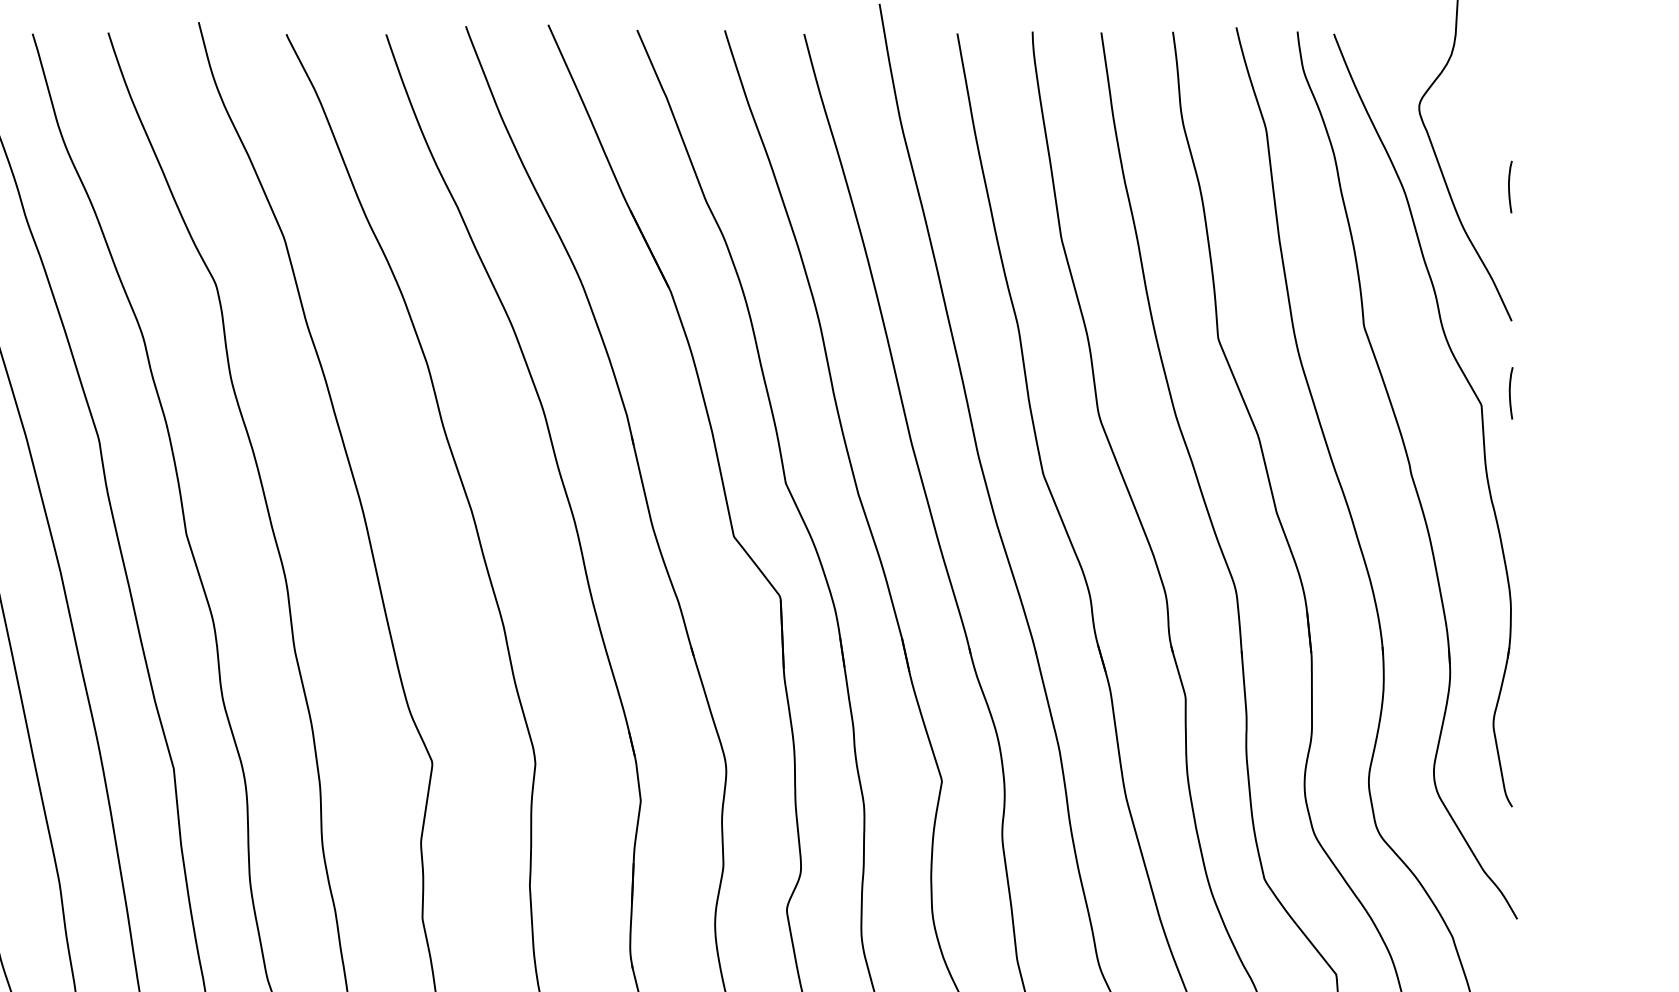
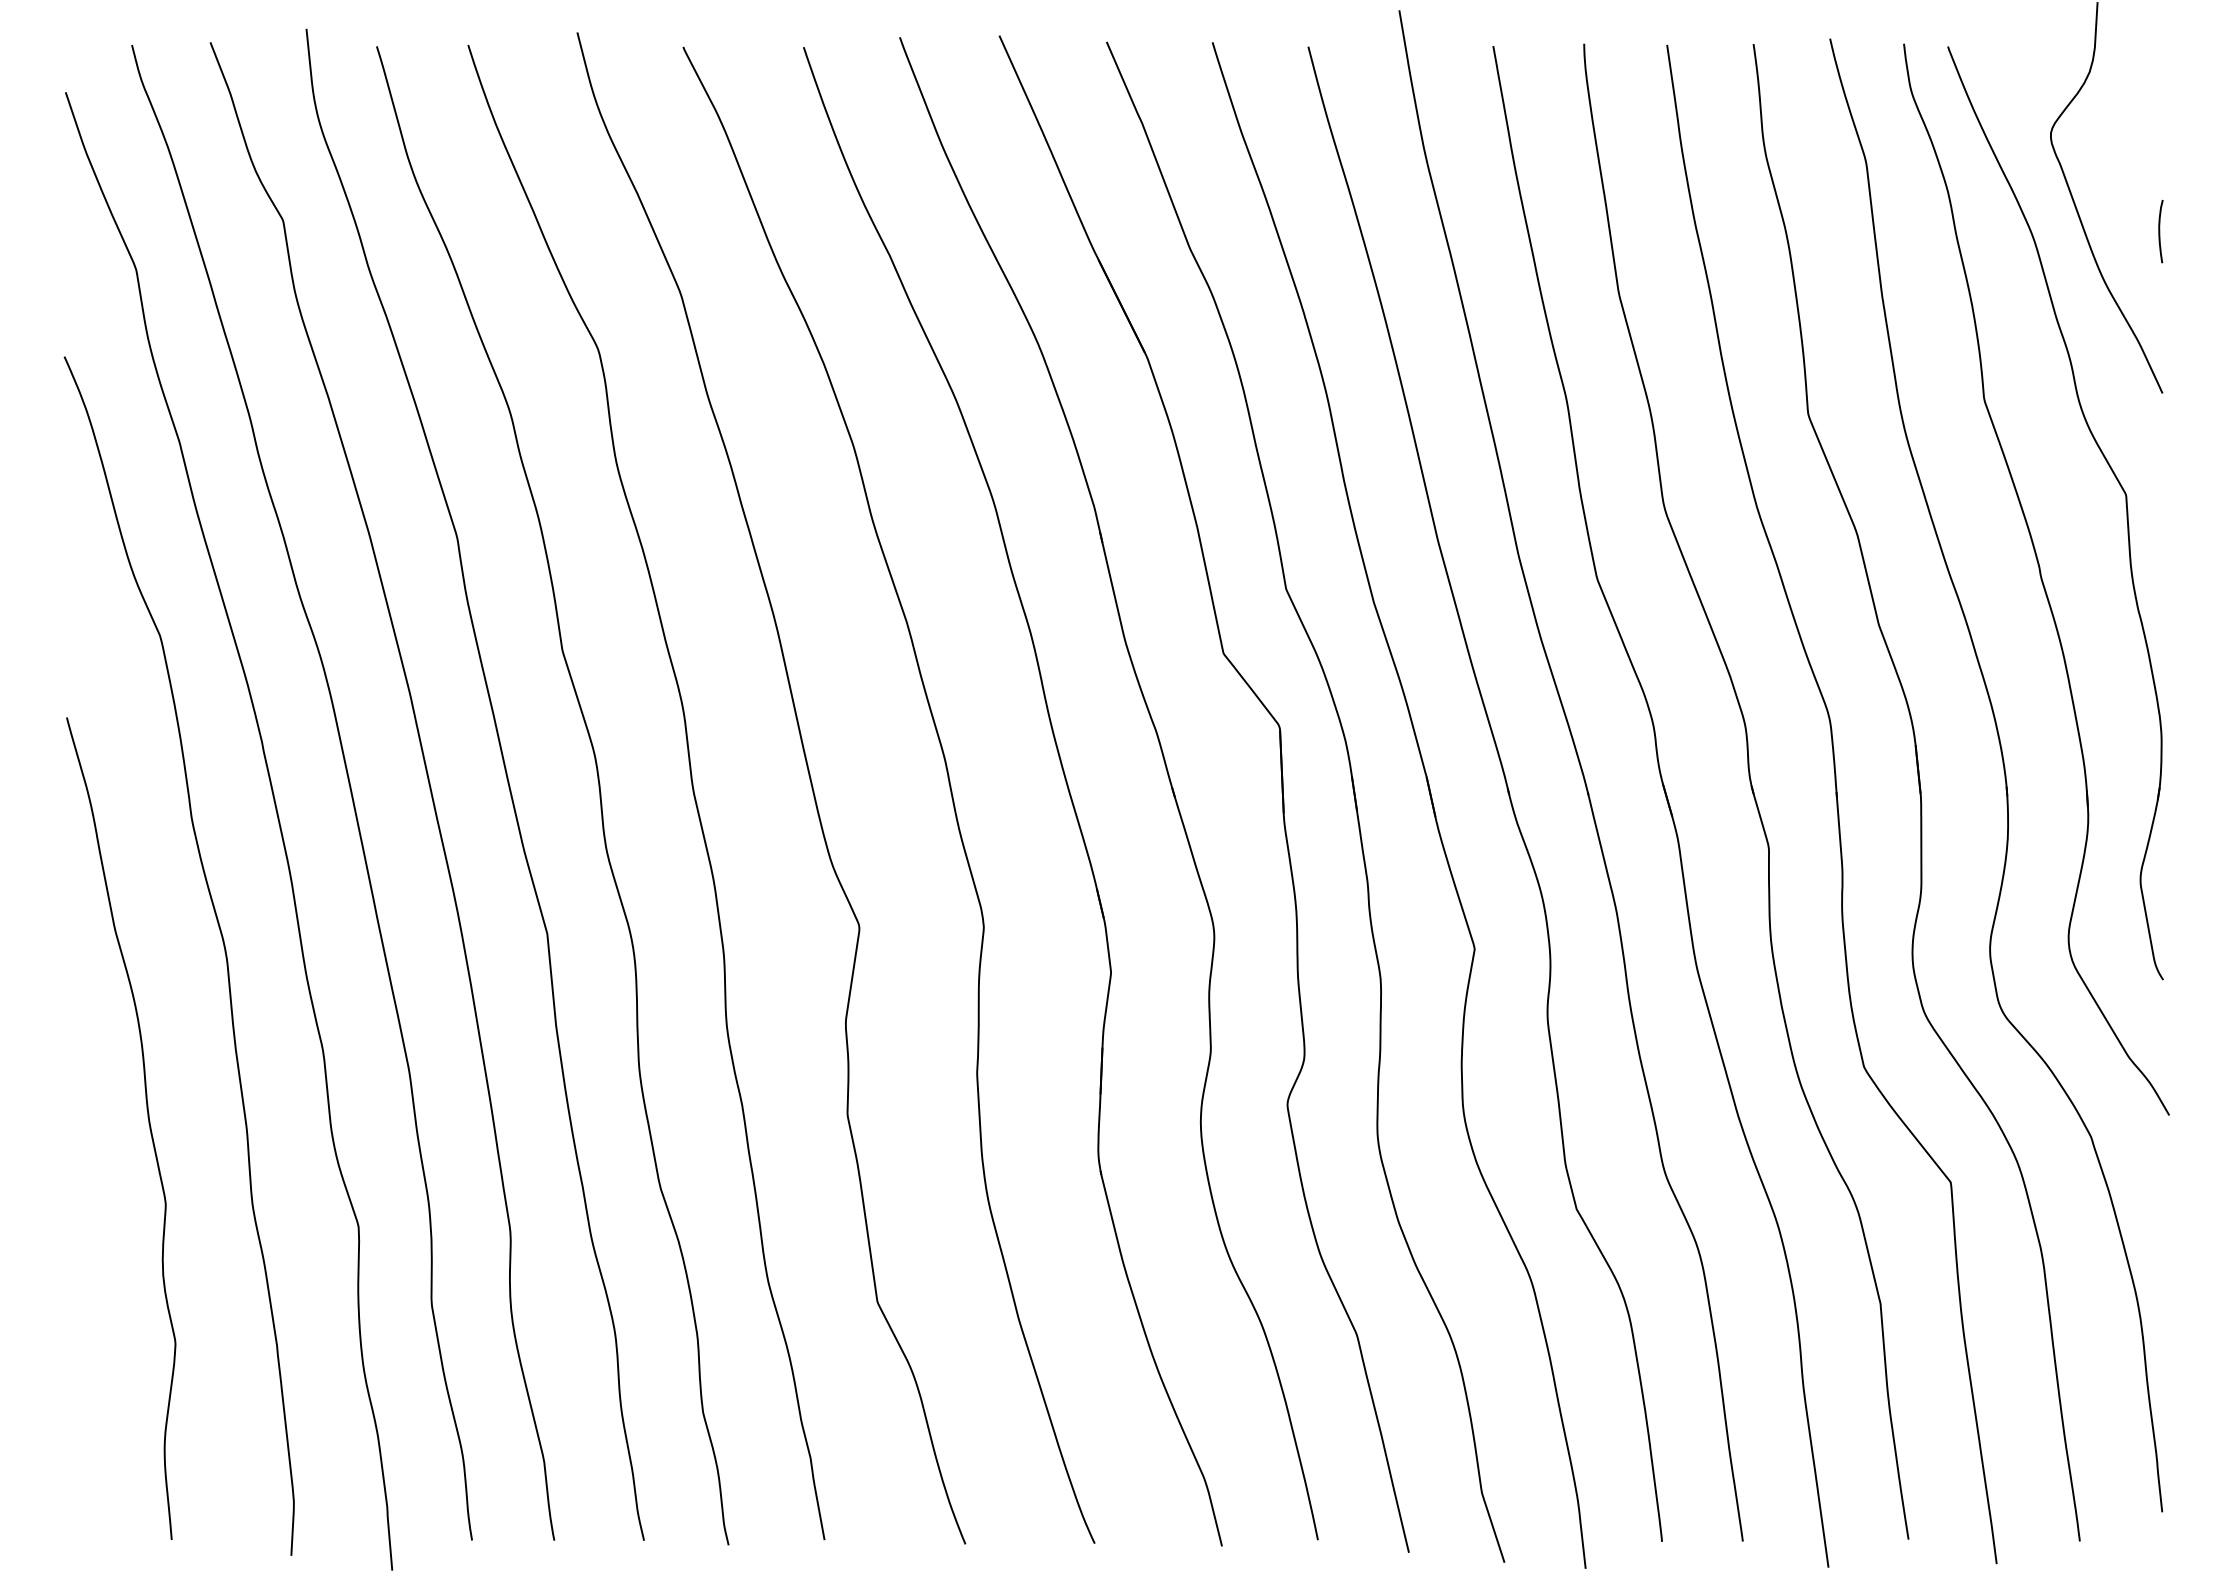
curve: (1510, 393) -> (2161, 480), removed

